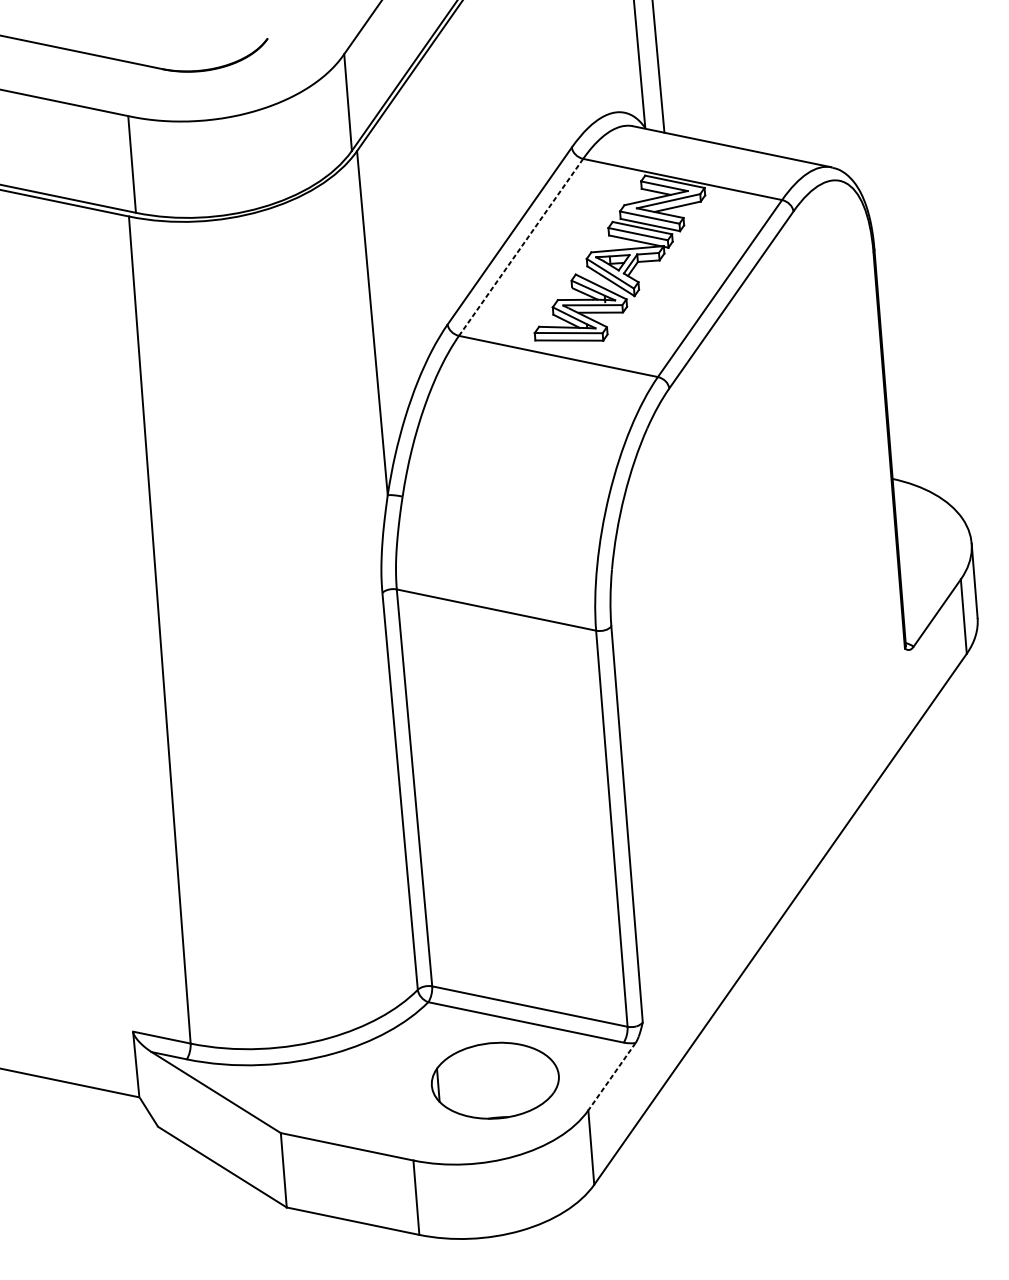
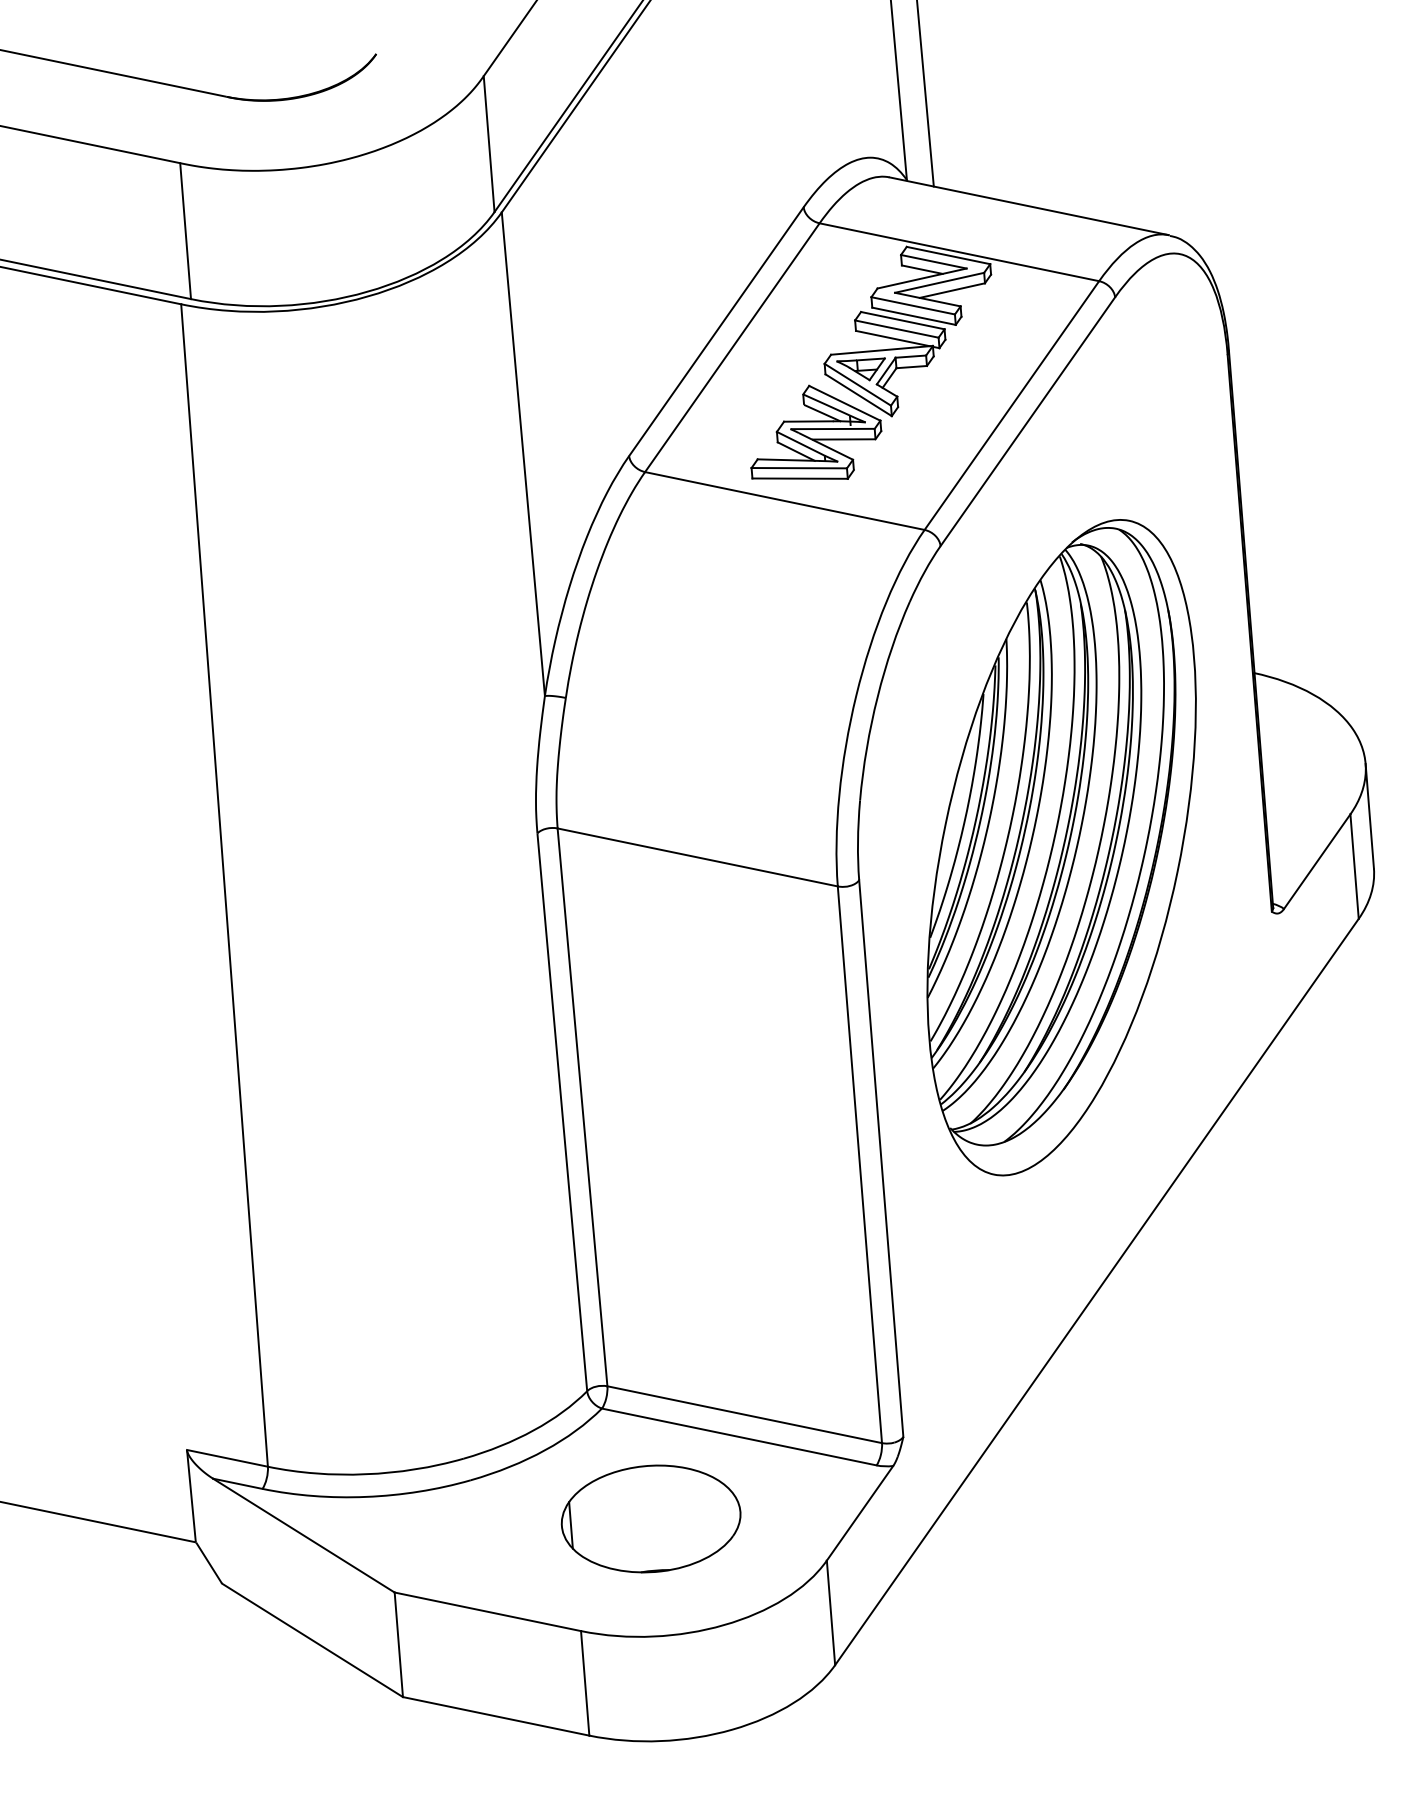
line: (521, 247) -> (732, 347), dashed -> solid
part: (755, 603) -> (1061, 847), added
line: (612, 1076) -> (860, 1513), dashed -> solid
part: (494, 1080) -> (650, 1518), moved

